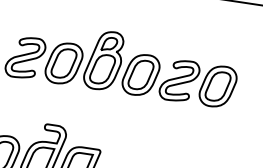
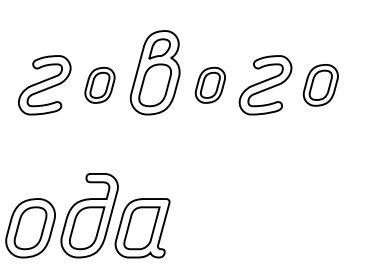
part: (63, 63) -> (99, 85), size x0.6
part: (141, 75) -> (210, 85), size x0.6
part: (217, 86) -> (320, 85), size x0.7

